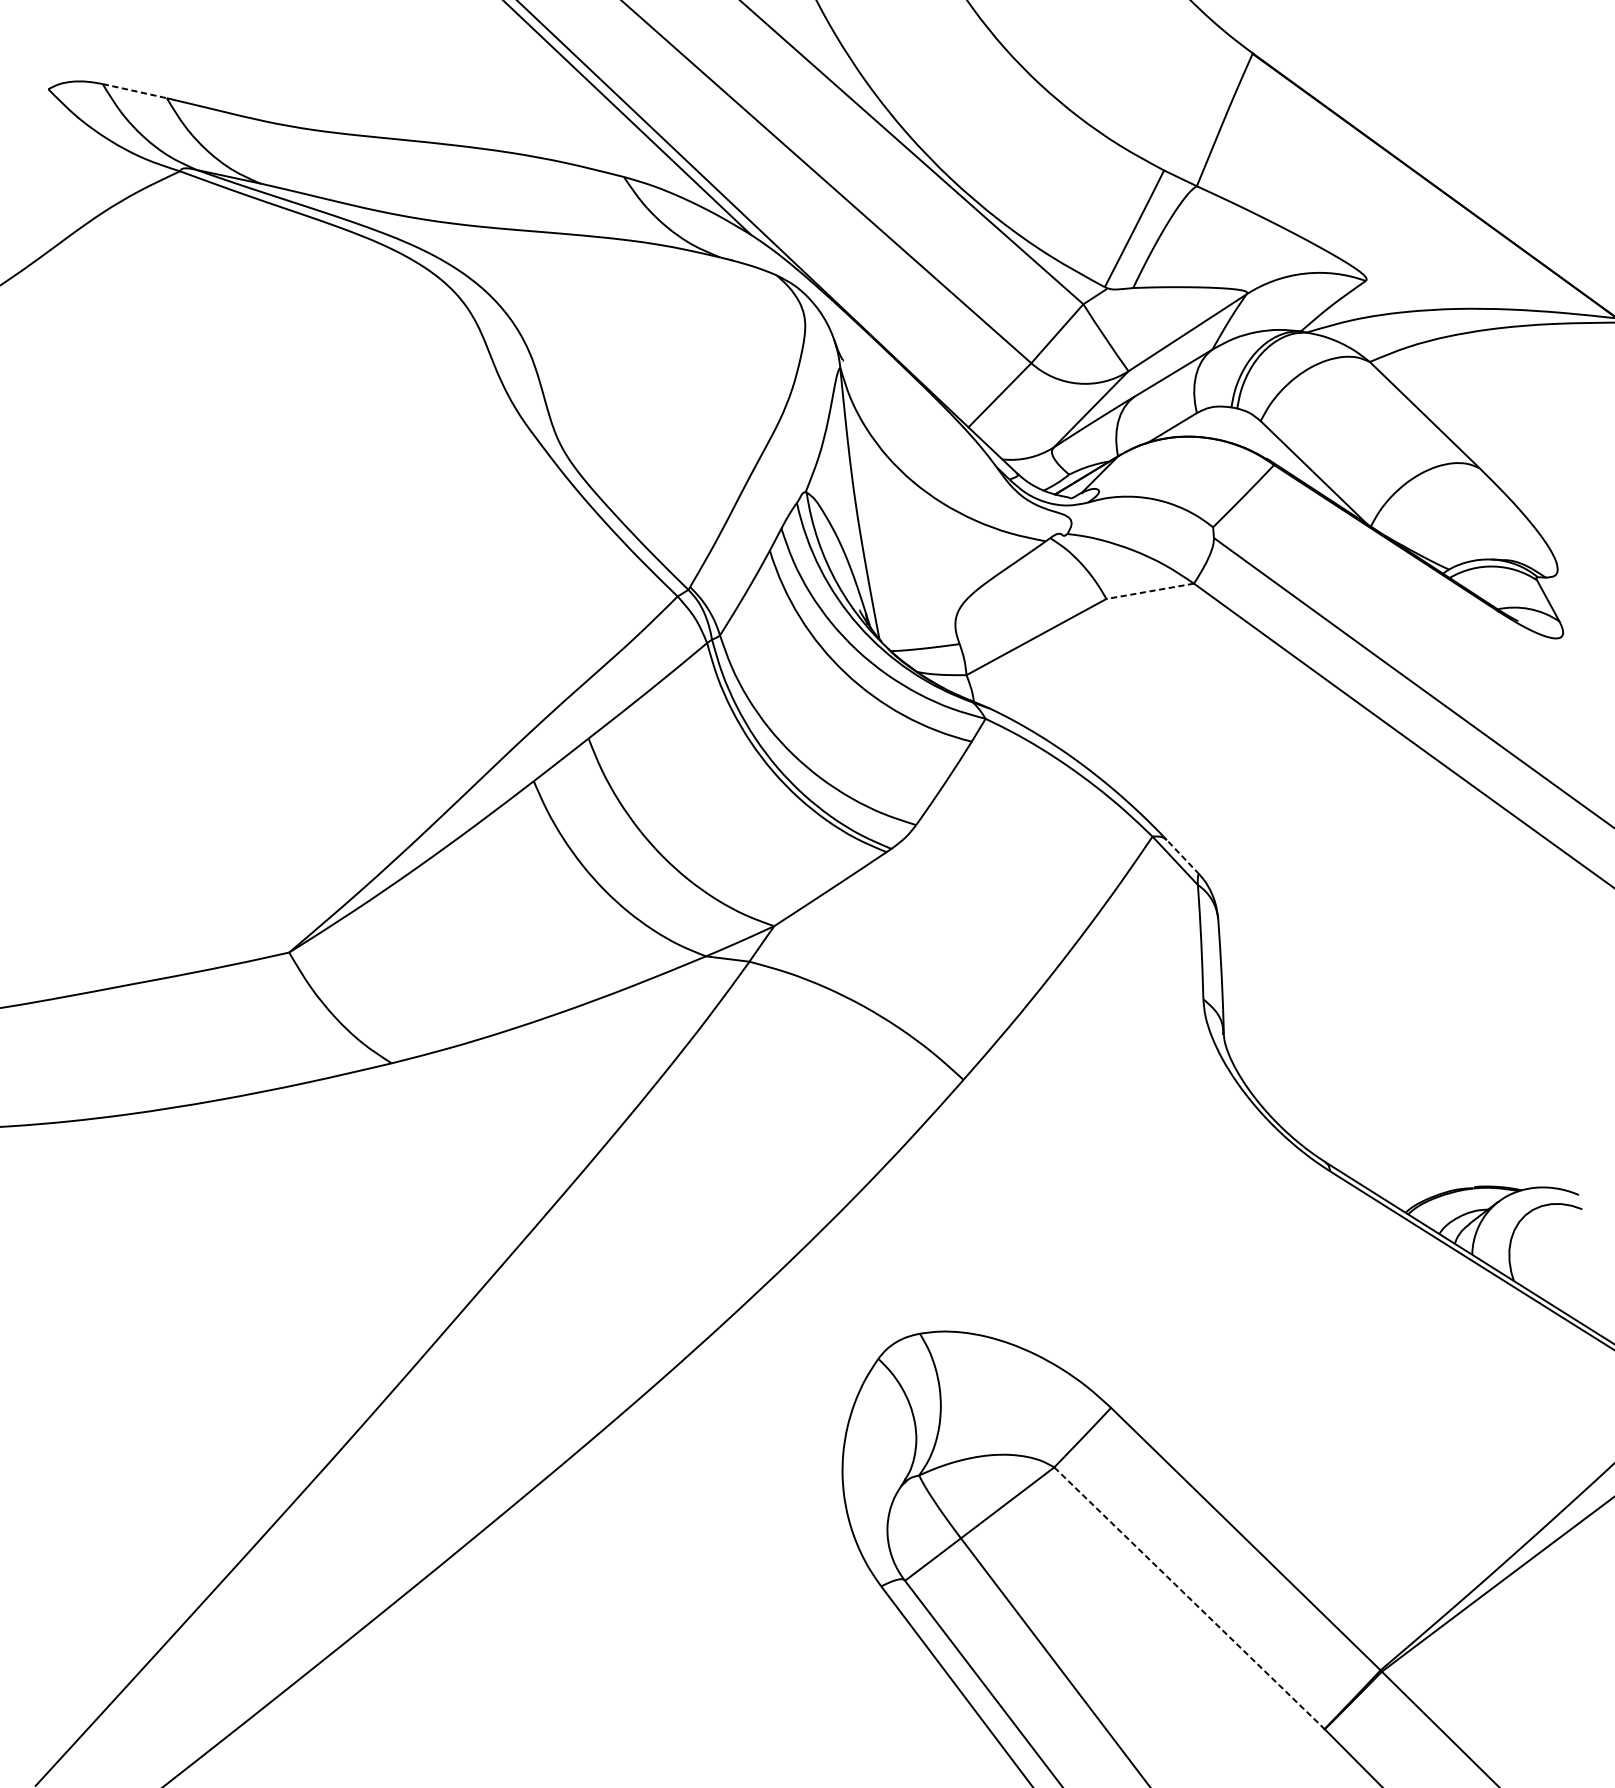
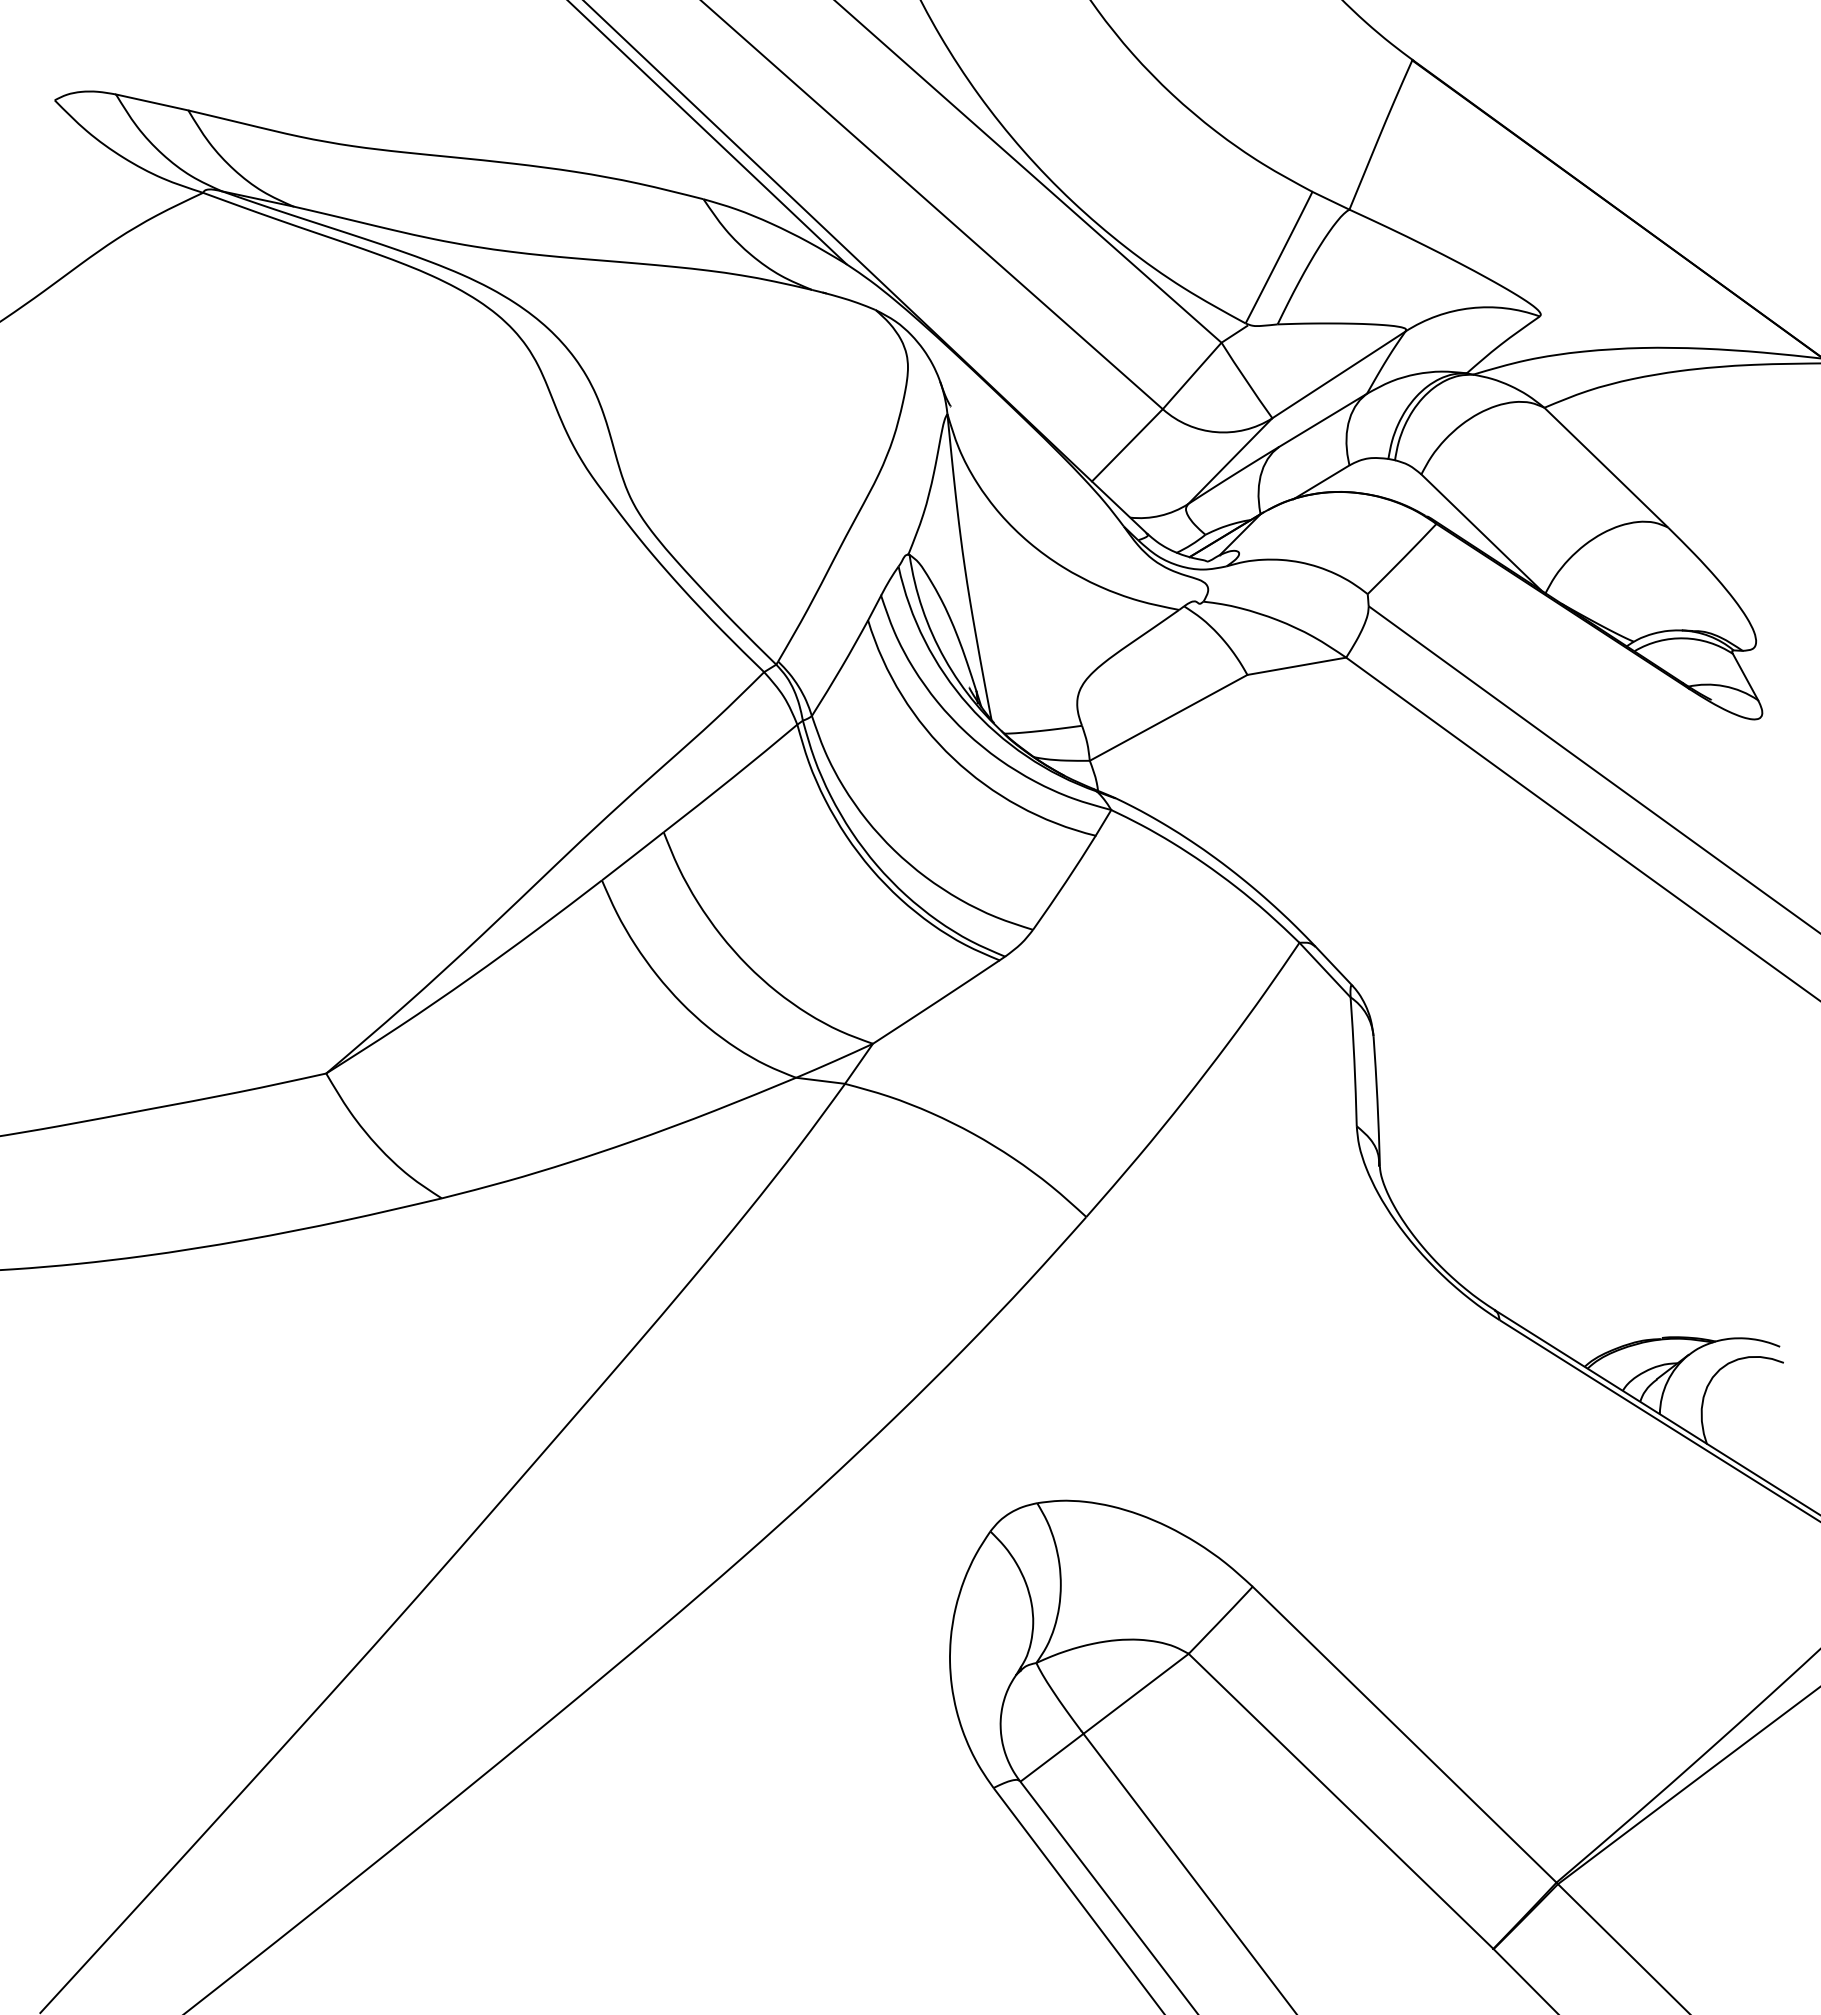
line: (135, 91) -> (152, 102), dashed -> solid
line: (1149, 591) -> (1296, 666), dashed -> solid
line: (1182, 857) -> (1333, 966), dashed -> solid
line: (1189, 1598) -> (1341, 1801), dashed -> solid

